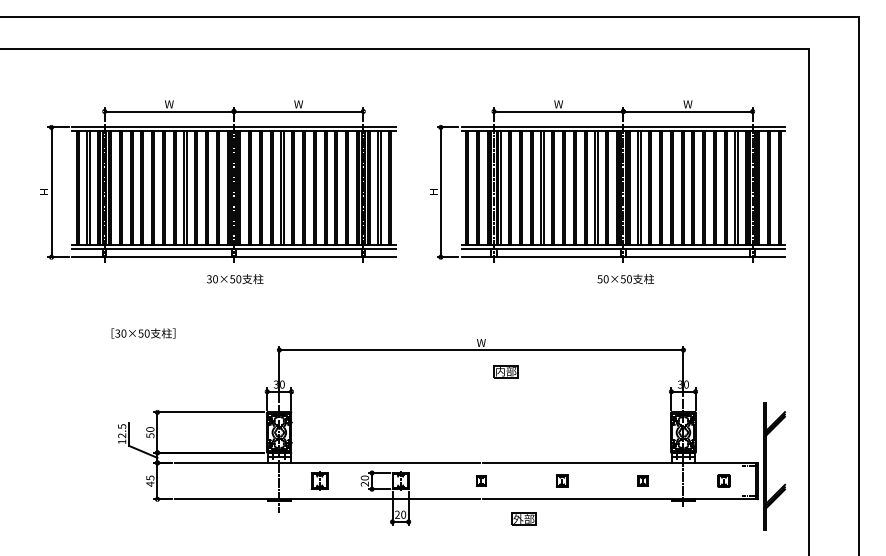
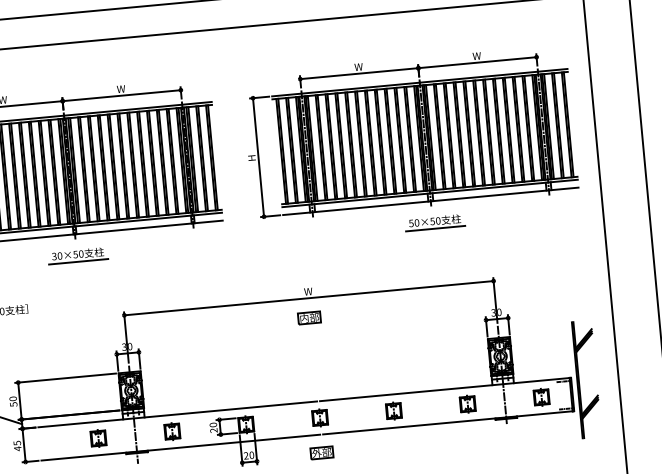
line: (234, 287) -> (78, 261), added
line: (625, 287) -> (435, 228), added
part: (505, 371) -> (309, 317), moved
part: (238, 480) -> (98, 437), added
part: (481, 480) -> (320, 417), size x1.67
part: (562, 480) -> (394, 410), size x1.43
part: (642, 480) -> (467, 403), size x1.67
part: (723, 480) -> (541, 396), size x1.43
part: (523, 518) -> (321, 452), moved

